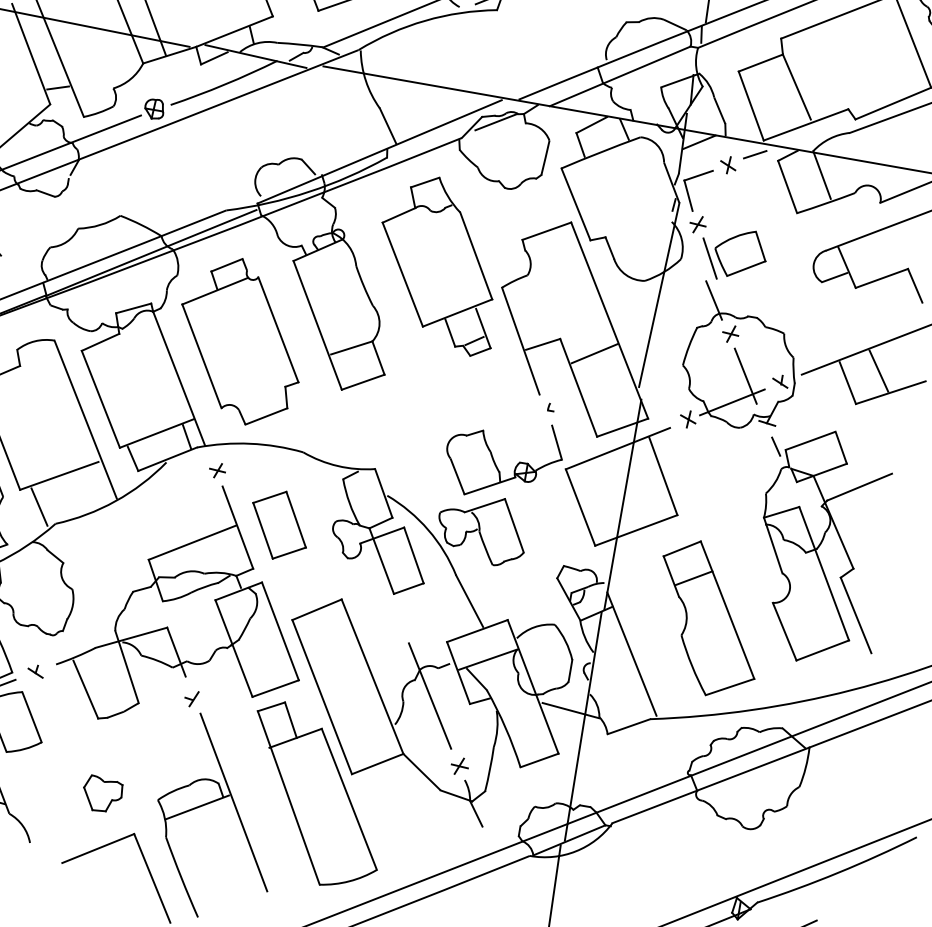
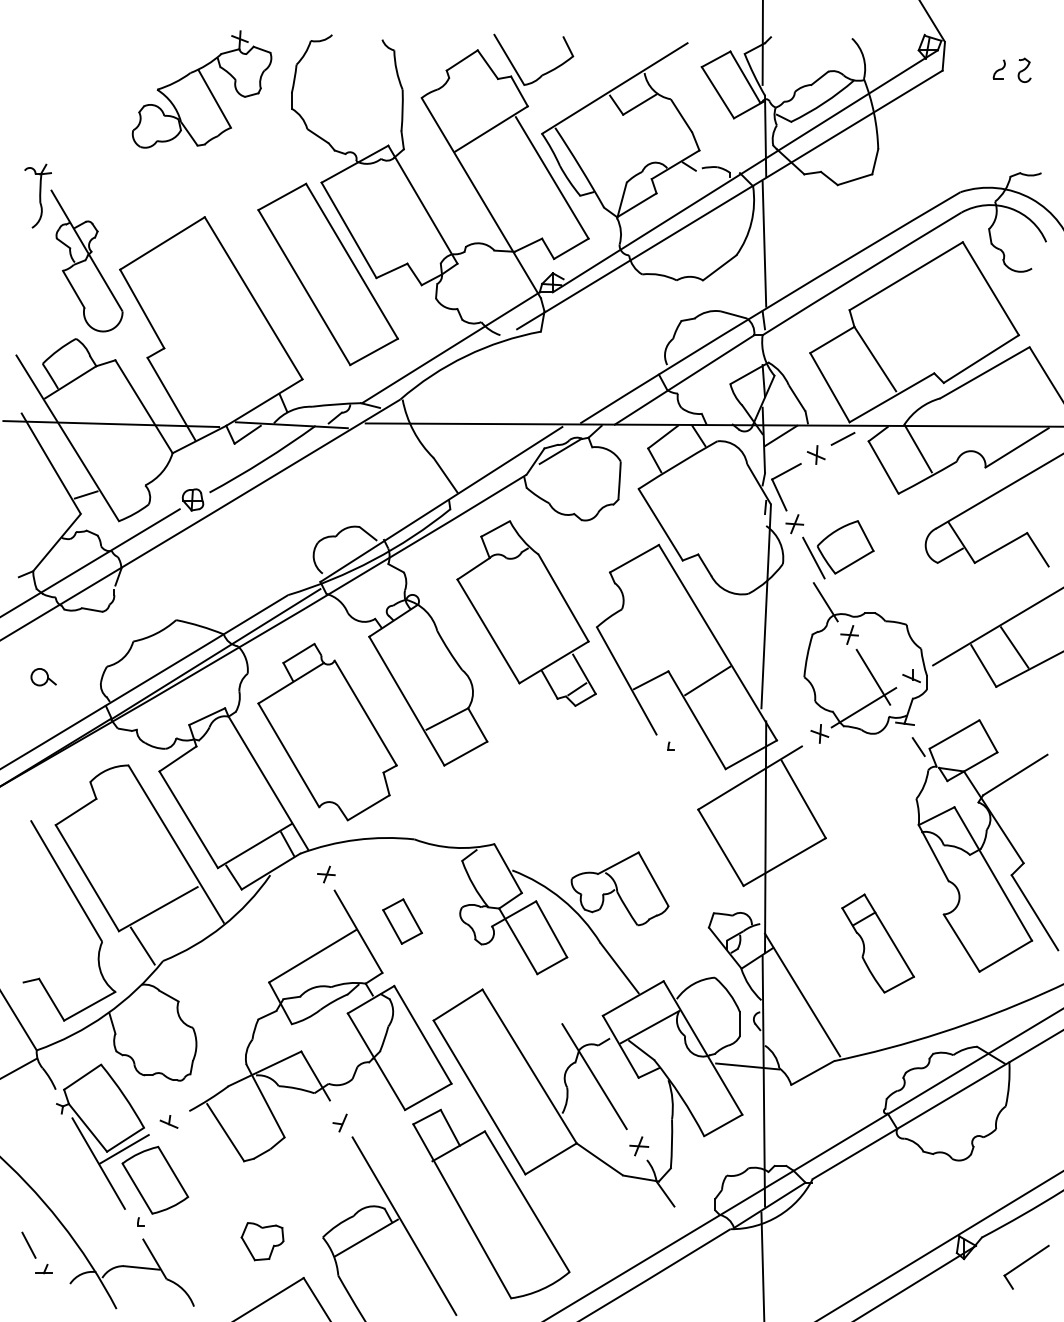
part: (495, 461) -> (621, 814), removed
part: (279, 525) -> (402, 921), size x0.6
part: (708, 618) -> (877, 943), size x0.6

